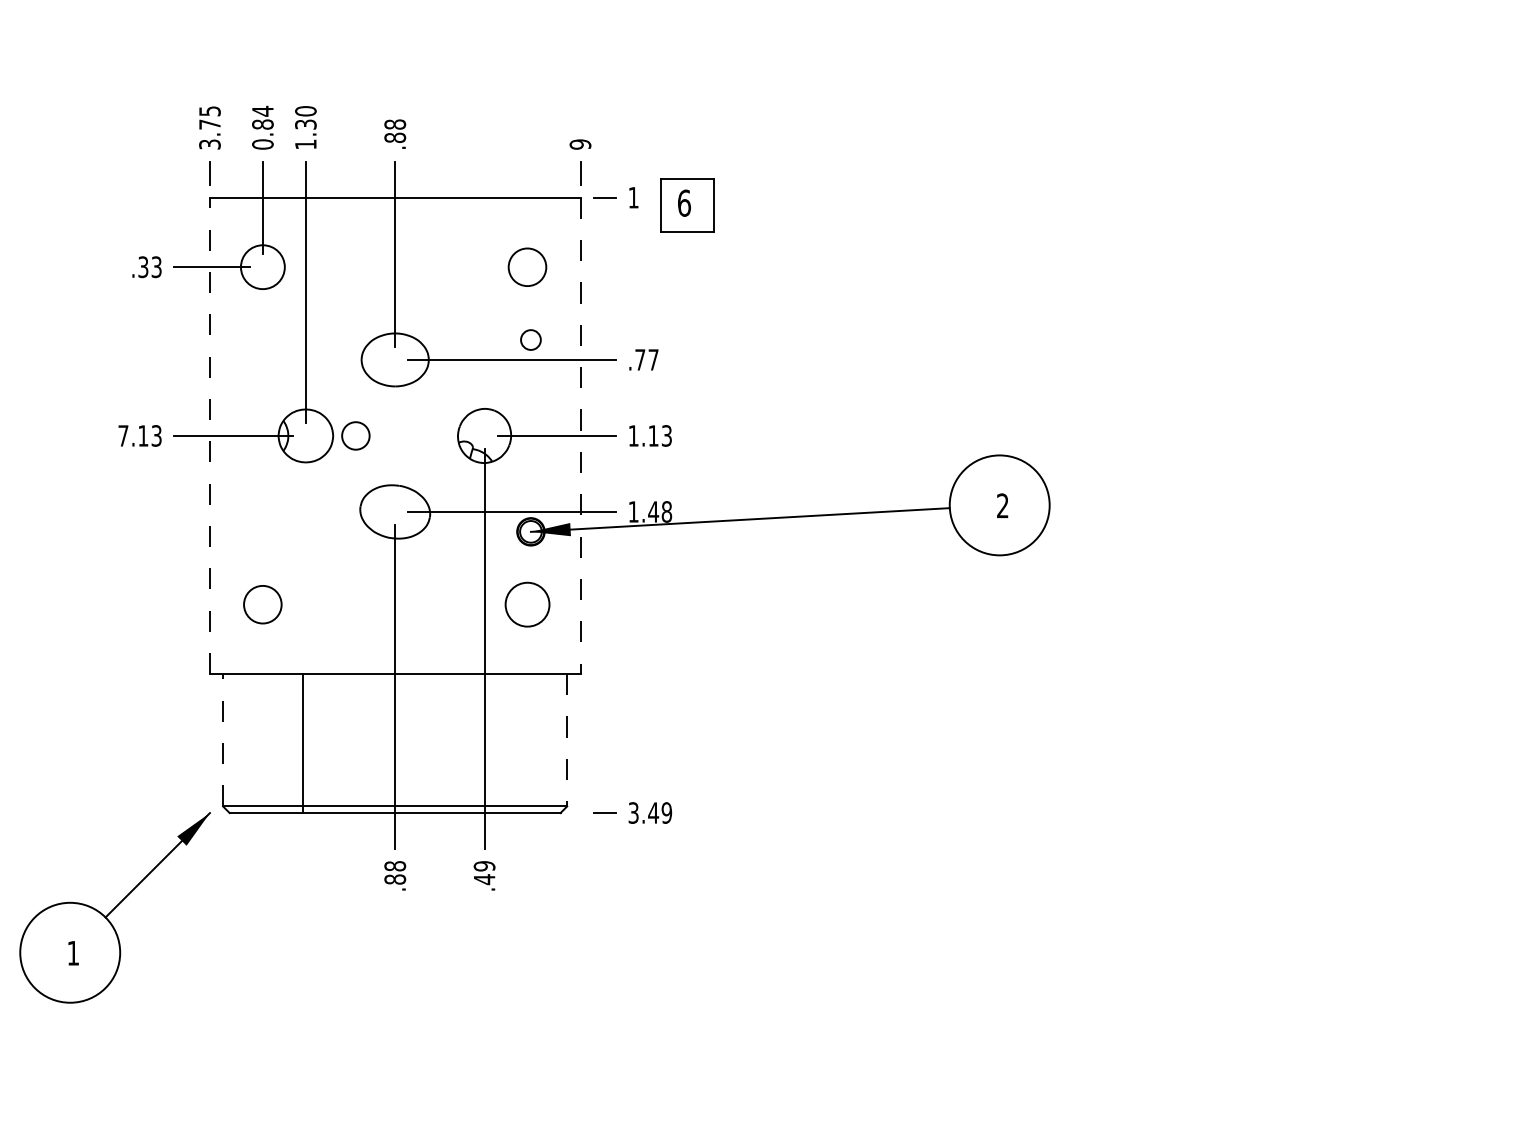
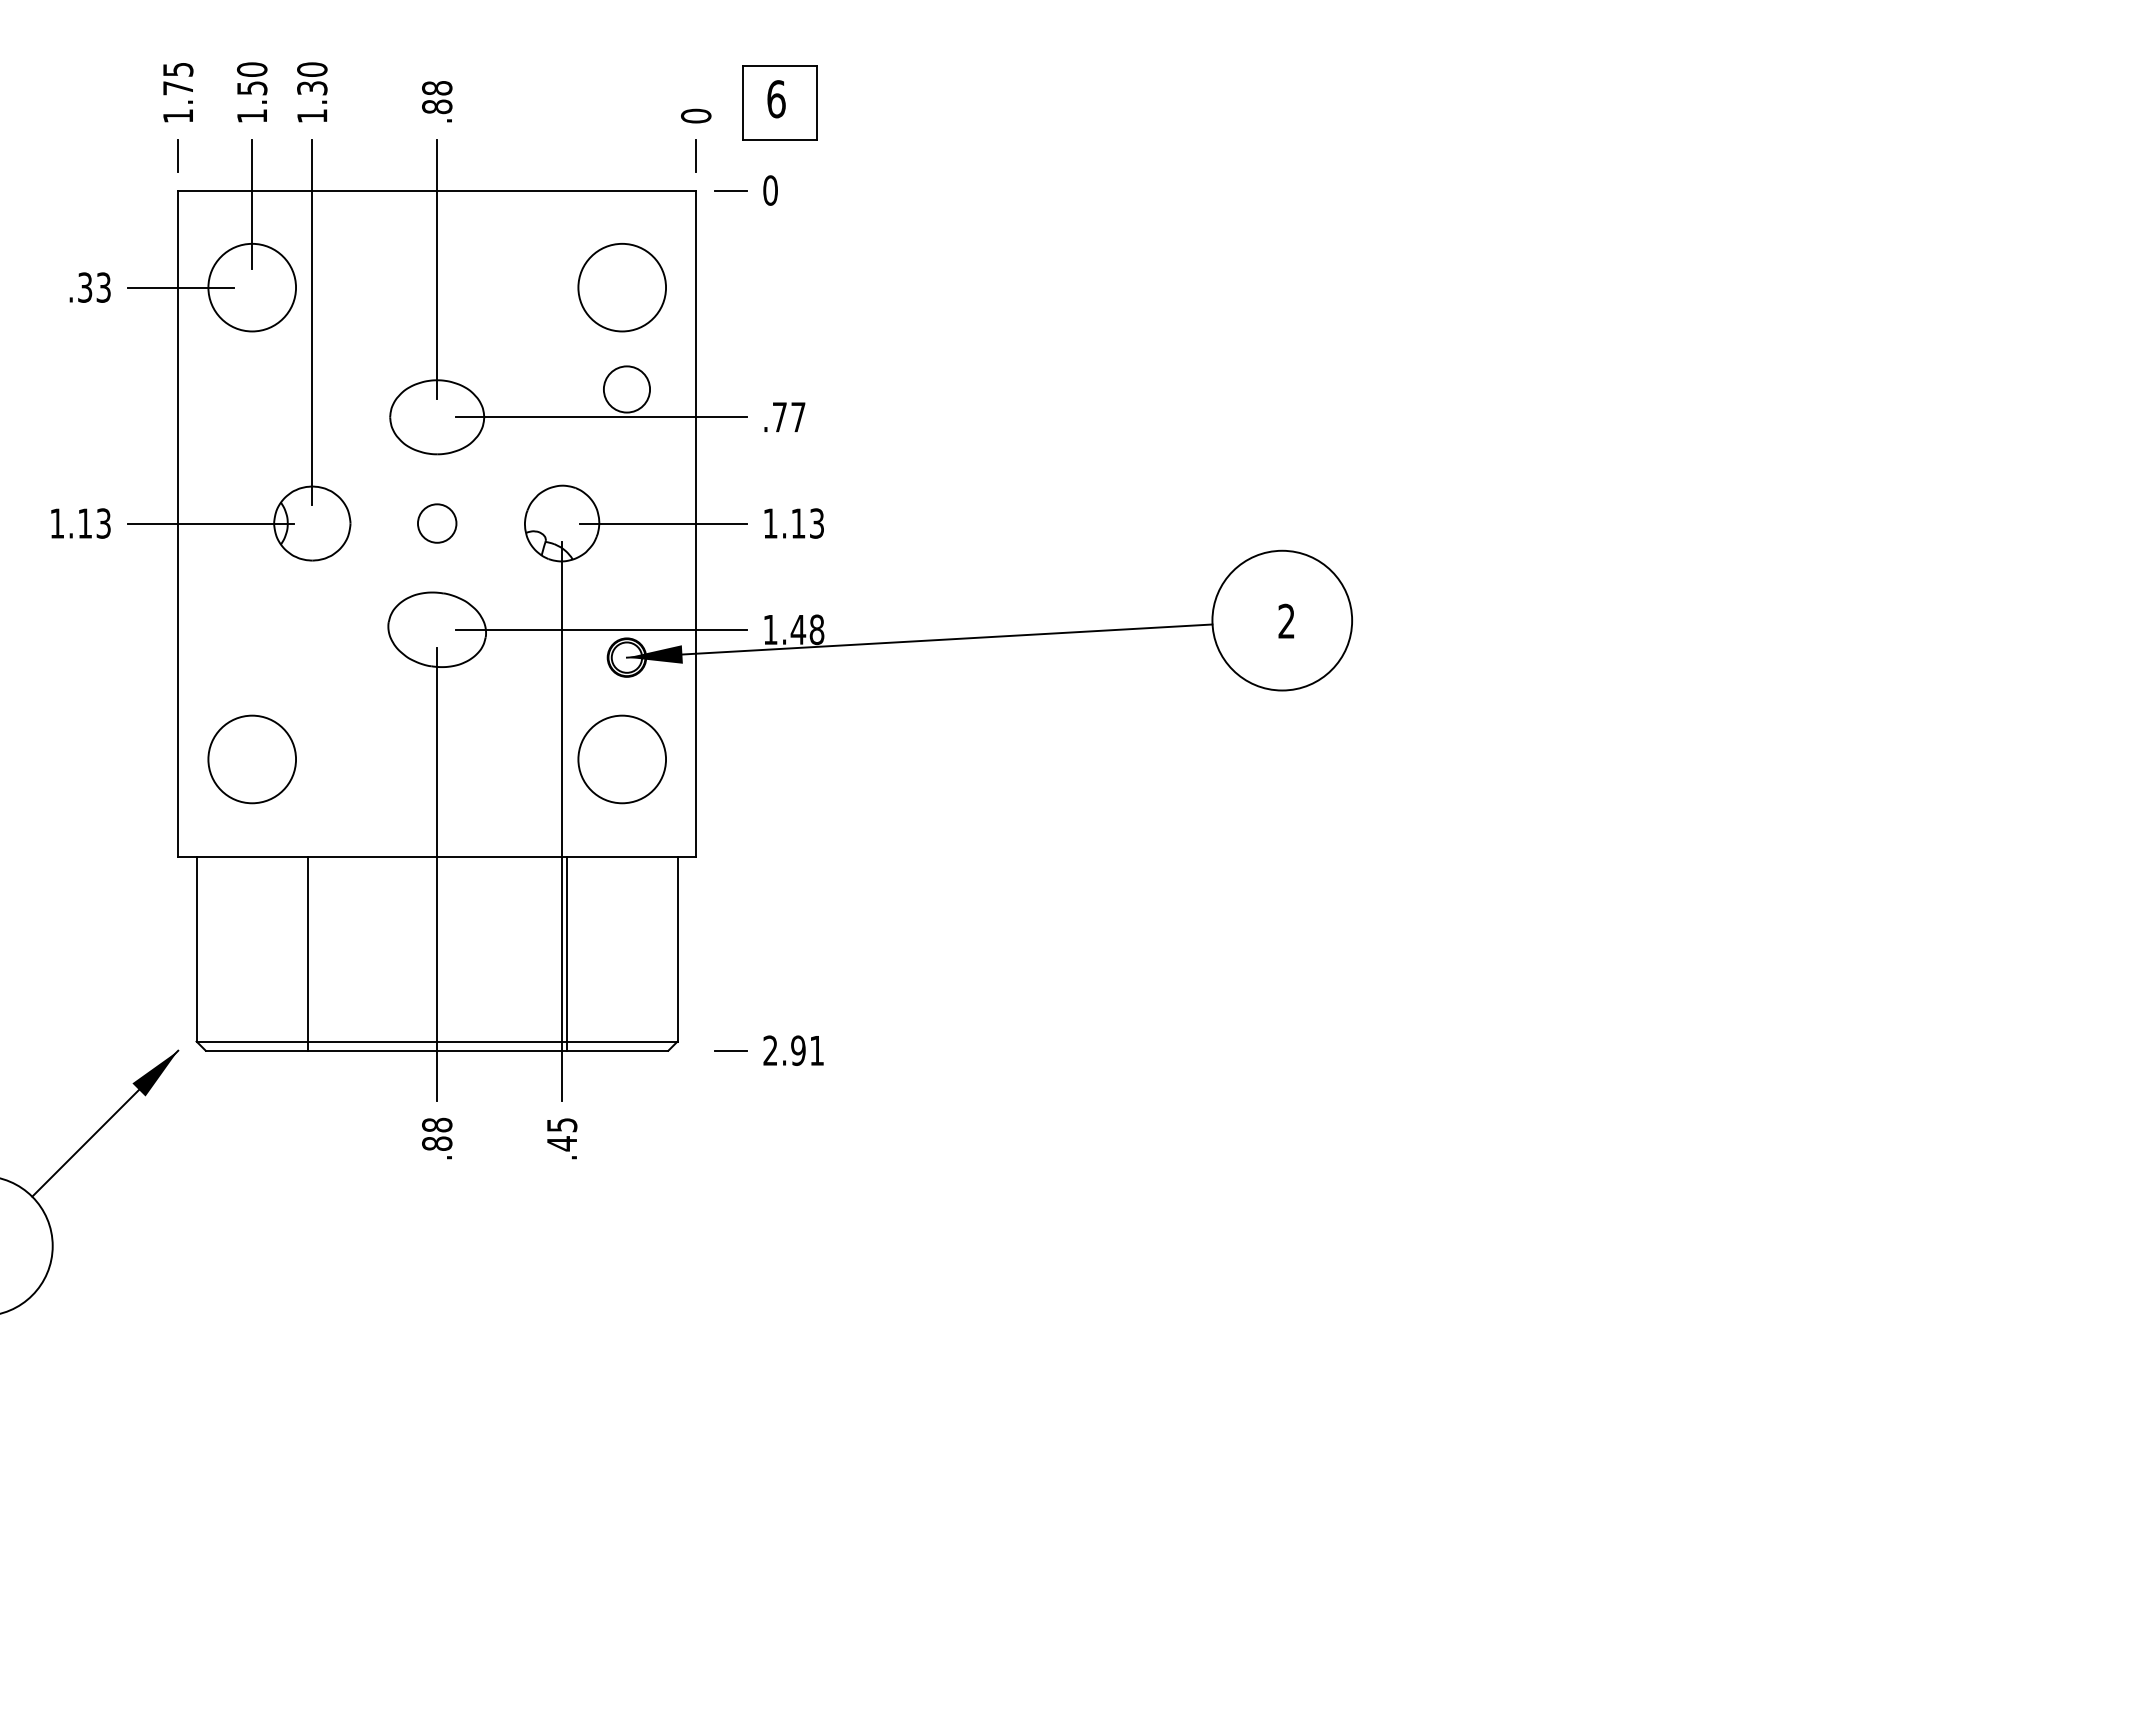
text: (263, 127) -> (252, 92), 0.84 -> 1.50
text: (210, 144) -> (178, 116), 3.75 -> 1.75
text: (580, 144) -> (696, 115), 9 -> 0
text: (633, 197) -> (770, 190), 1 -> 0
part: (686, 205) -> (779, 102), moved
circle: (263, 267) -> (252, 287), size x1.43
circle: (527, 267) -> (621, 287), size x1.67
circle: (530, 340) -> (626, 389), size x1.67
text: (123, 435) -> (57, 523), 7.13 -> 1.13
line: (210, 435) -> (178, 523), dashed -> solid
circle: (356, 435) -> (437, 523), moved
line: (580, 435) -> (696, 523), dashed -> solid
circle: (262, 604) -> (251, 759), size x1.67
circle: (527, 604) -> (622, 759), size x1.43
line: (223, 739) -> (196, 948), dashed -> solid
line: (567, 740) -> (677, 949), dashed -> solid
line: (487, 743) -> (566, 953), added
text: (650, 812) -> (793, 1050), 3.49 -> 2.91
text: (484, 866) -> (561, 1125), .49 -> .45

